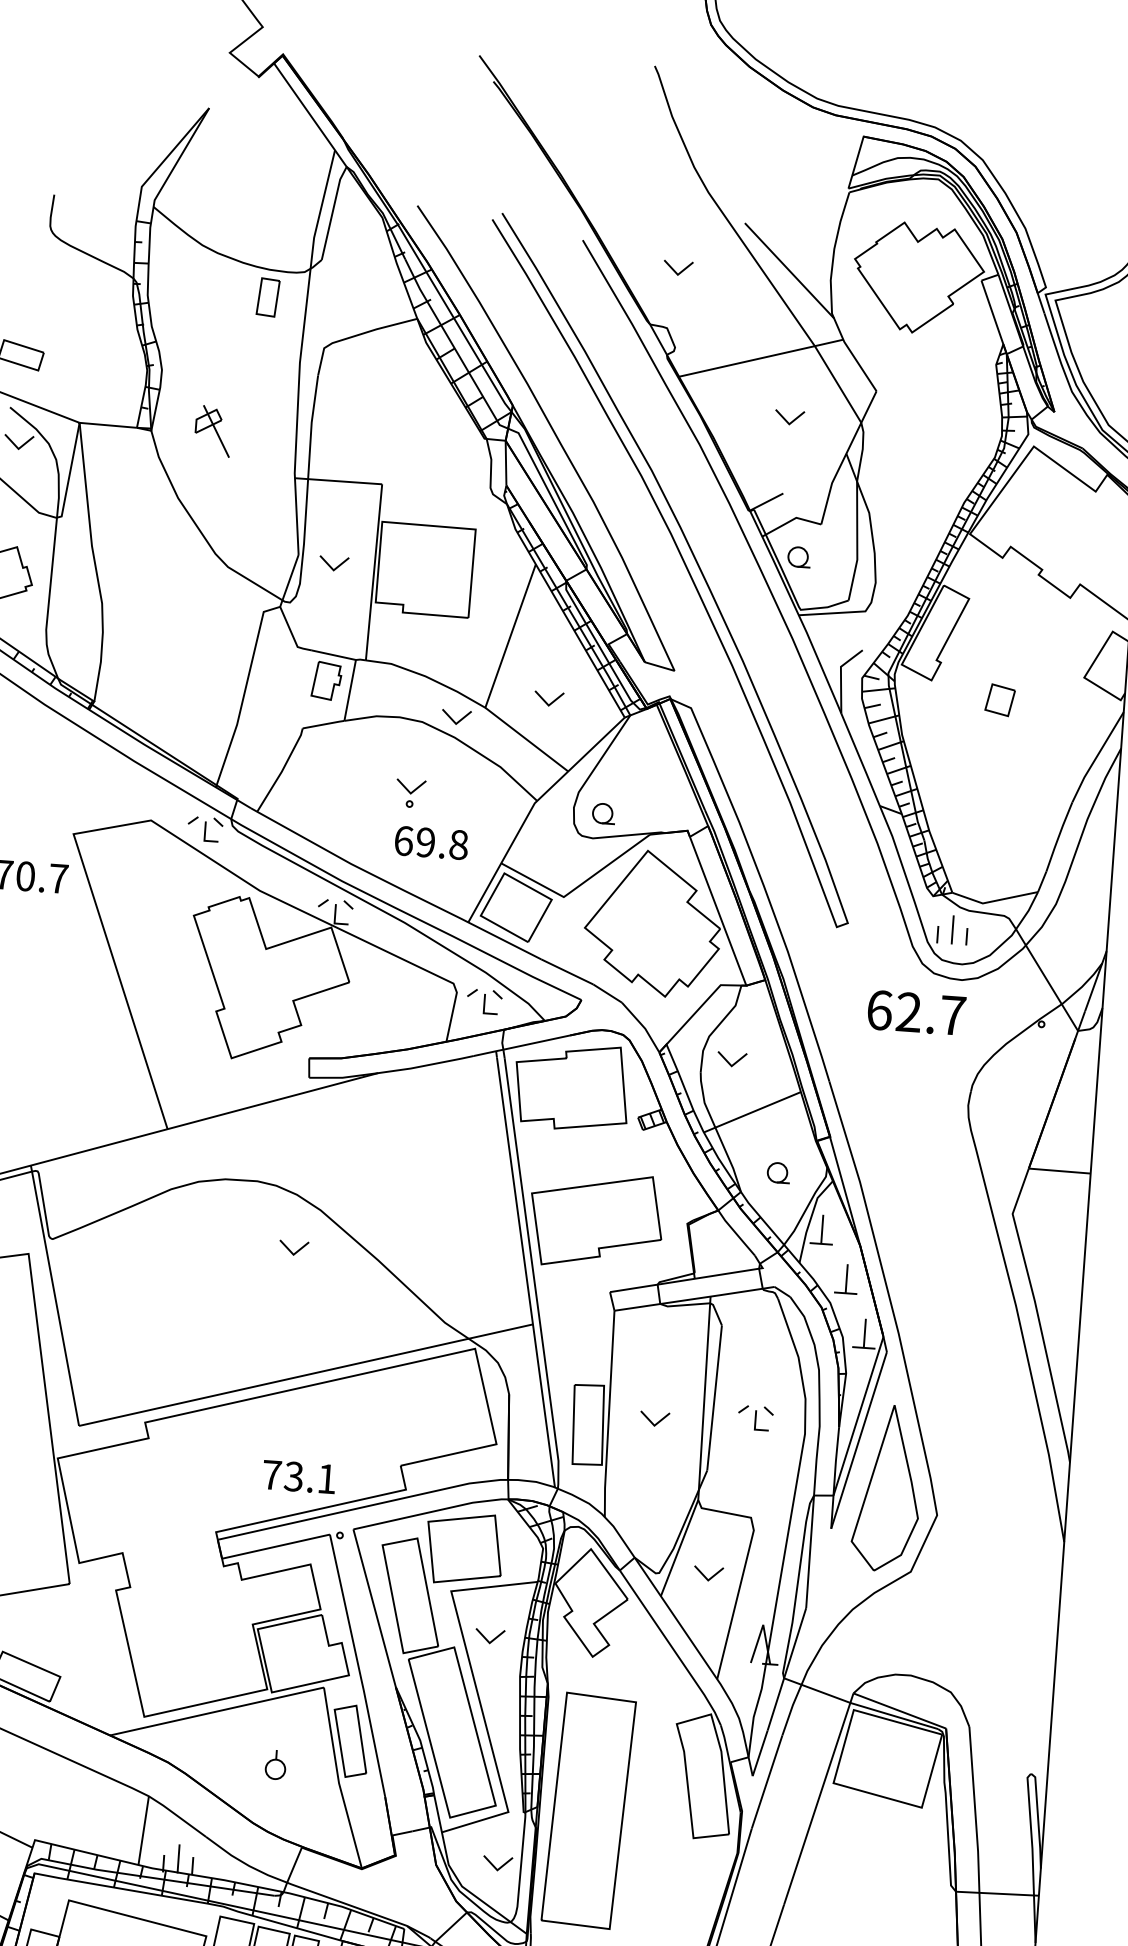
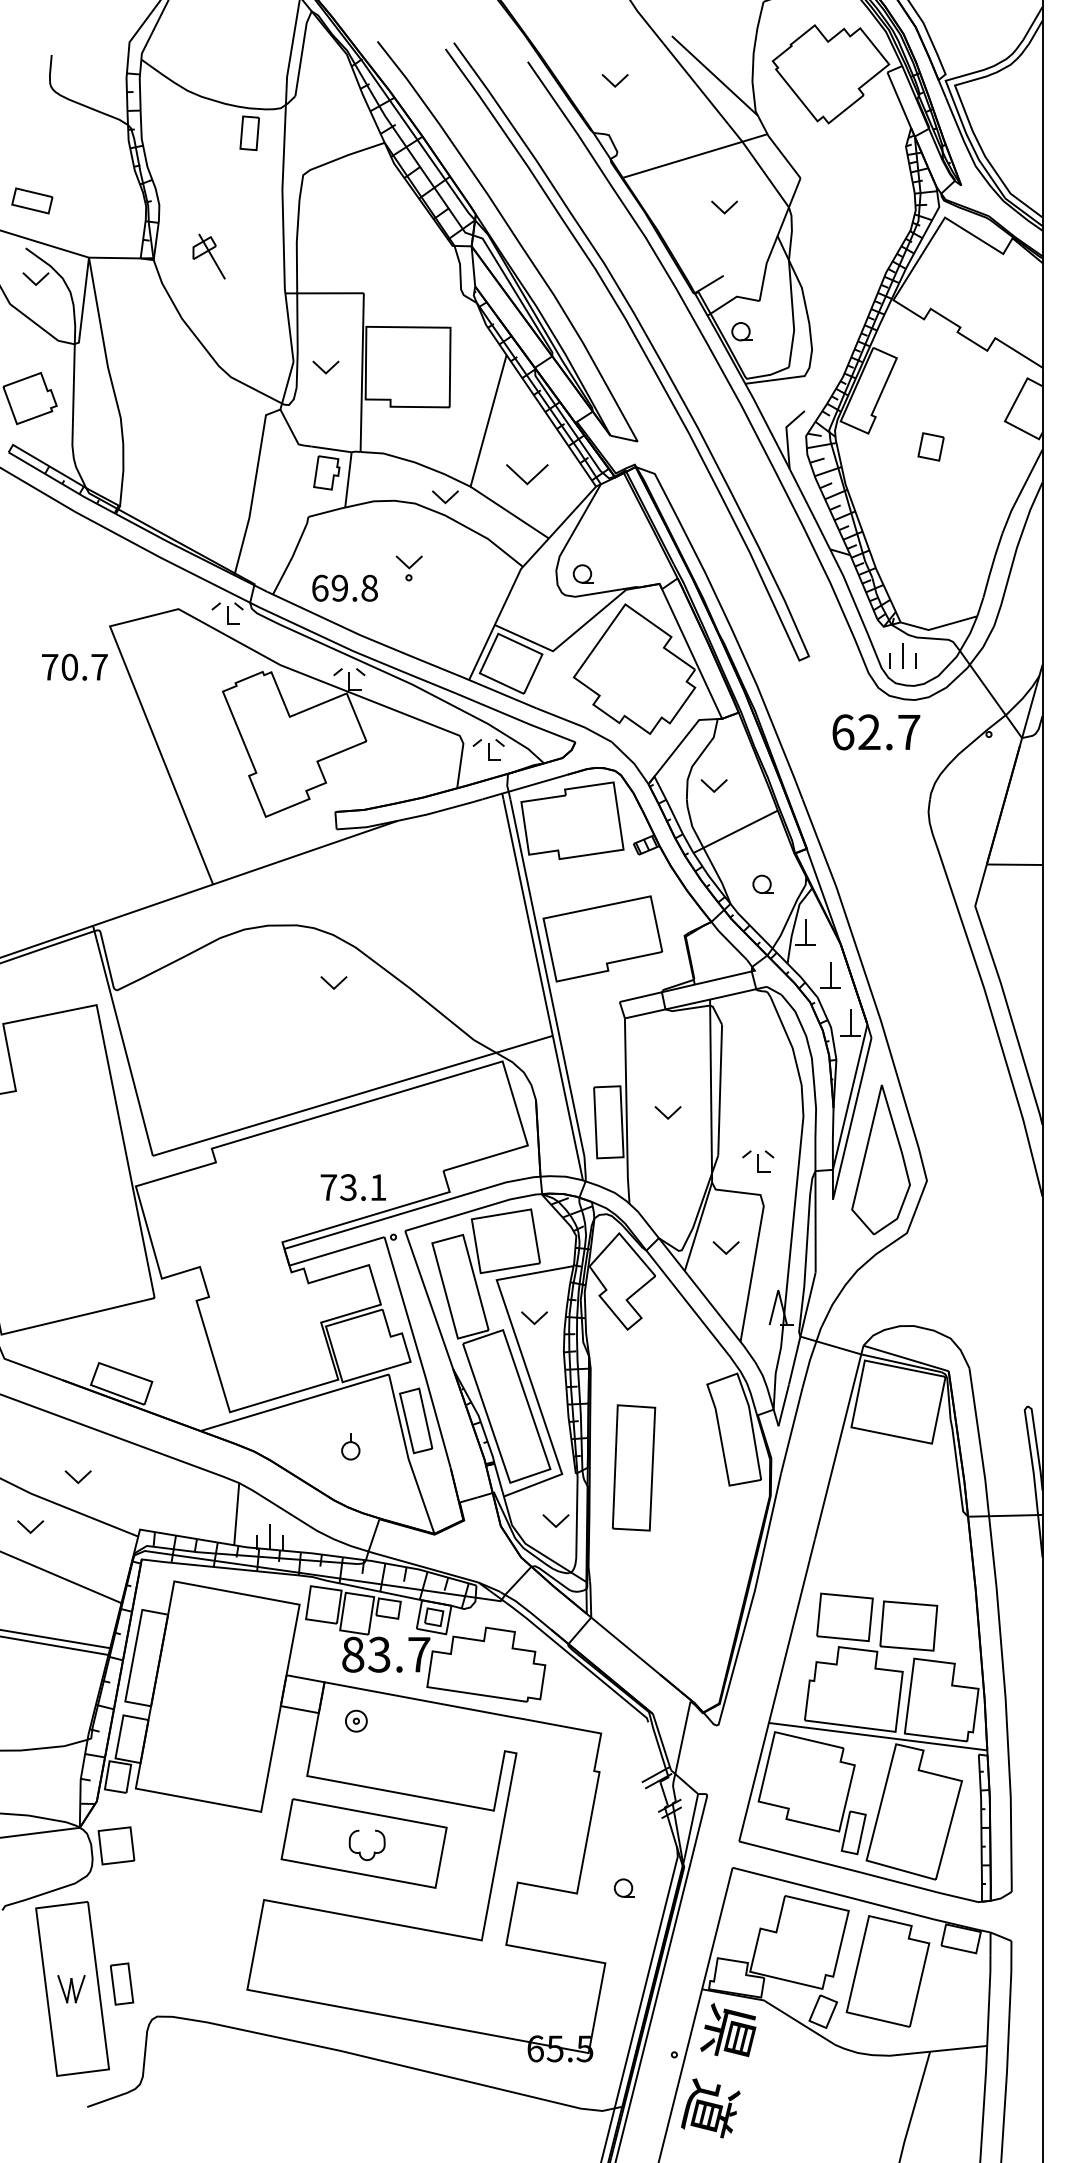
part: (548, 698) -> (526, 474), size x1.6
text: (430, 842) -> (344, 587), moved
part: (755, 1418) -> (758, 1161), moved
part: (588, 1810) -> (633, 1467), size x0.6

